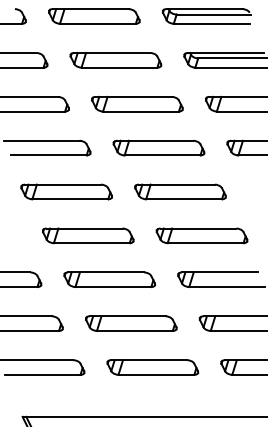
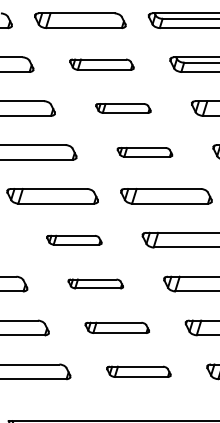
part: (115, 60) -> (101, 64), size x0.7
part: (137, 103) -> (123, 107), size x0.6
part: (158, 147) -> (144, 151), size x0.6
part: (88, 235) -> (74, 239), size x0.6
part: (109, 279) -> (95, 283), size x0.6
part: (131, 323) -> (117, 327), size x0.7
part: (152, 367) -> (138, 371), size x0.7

